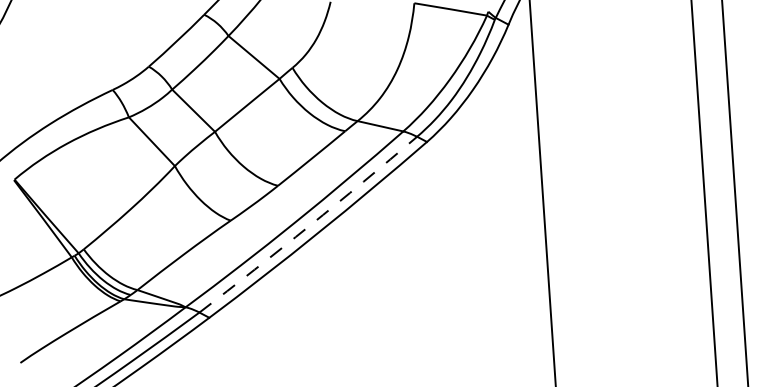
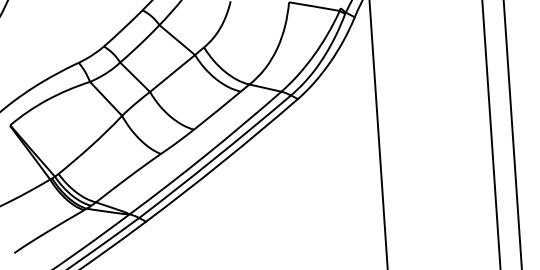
arc: (308, 225) -> (215, 157), dashed -> solid

